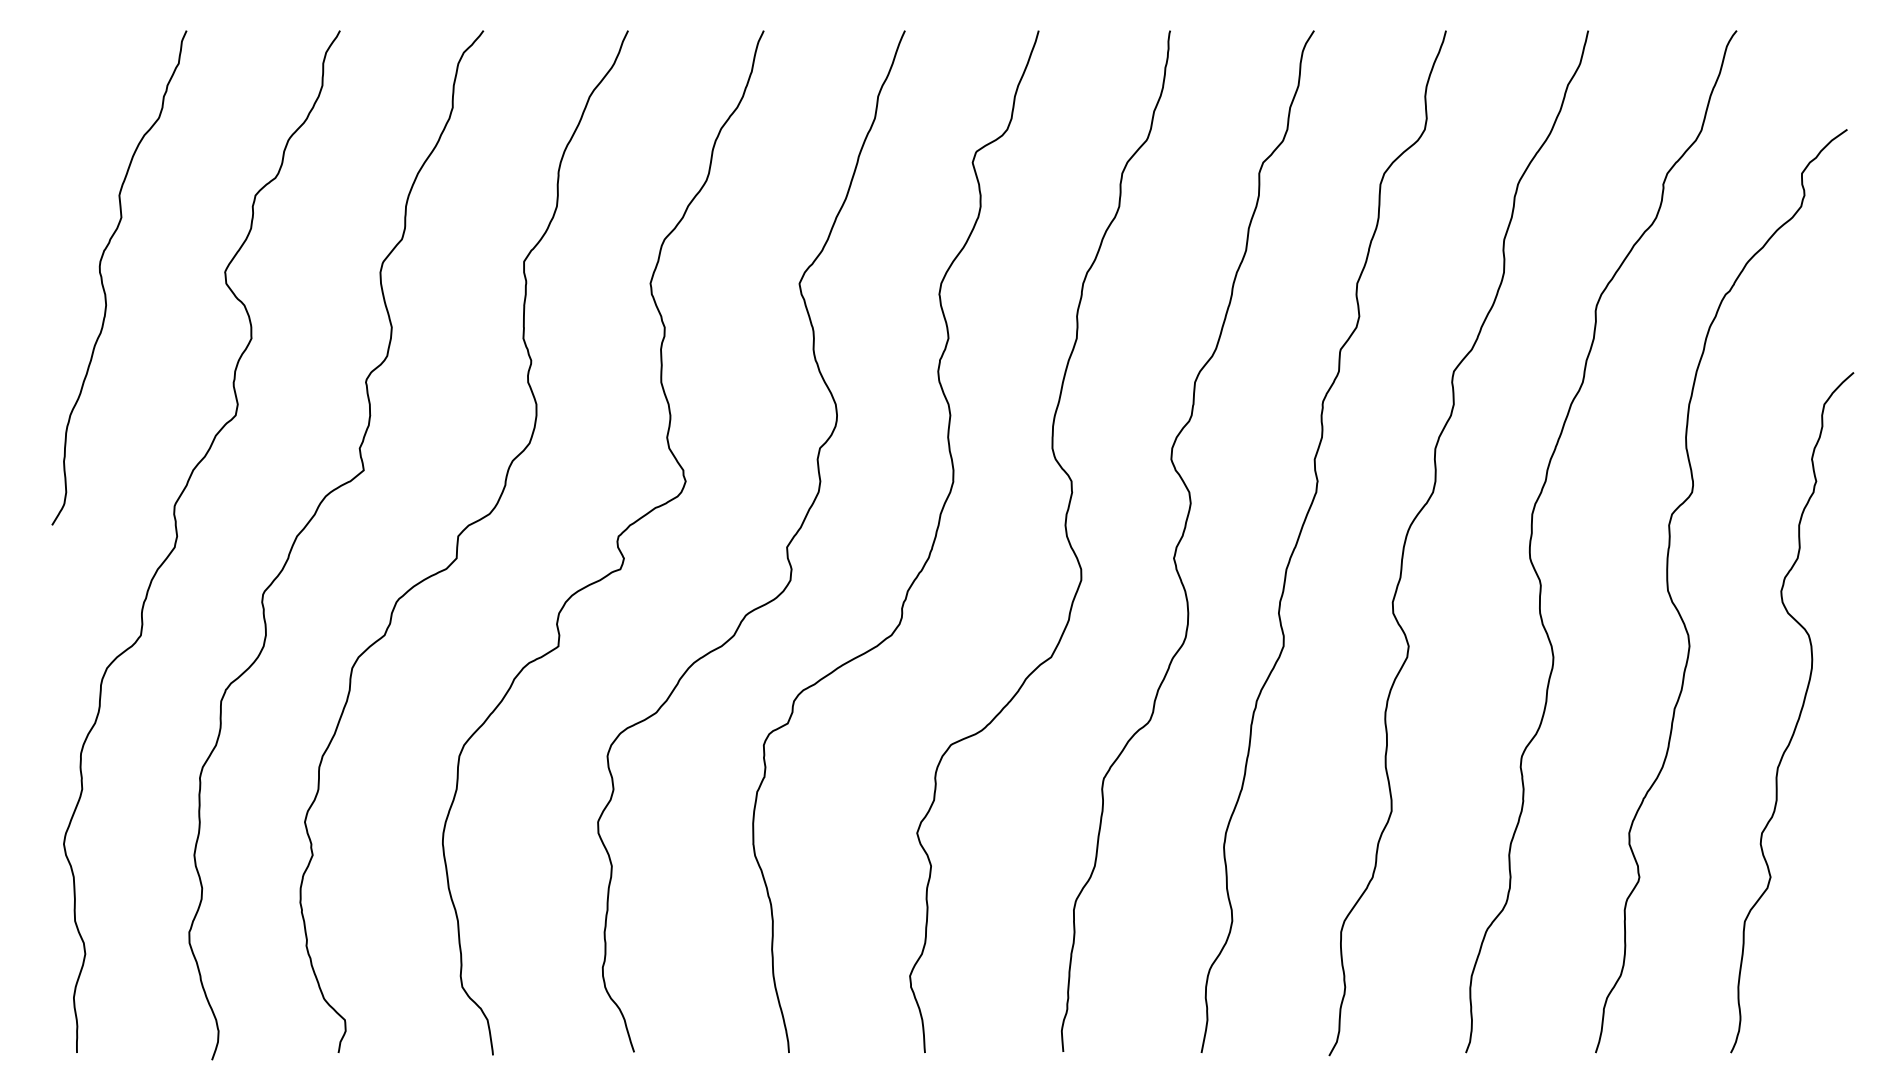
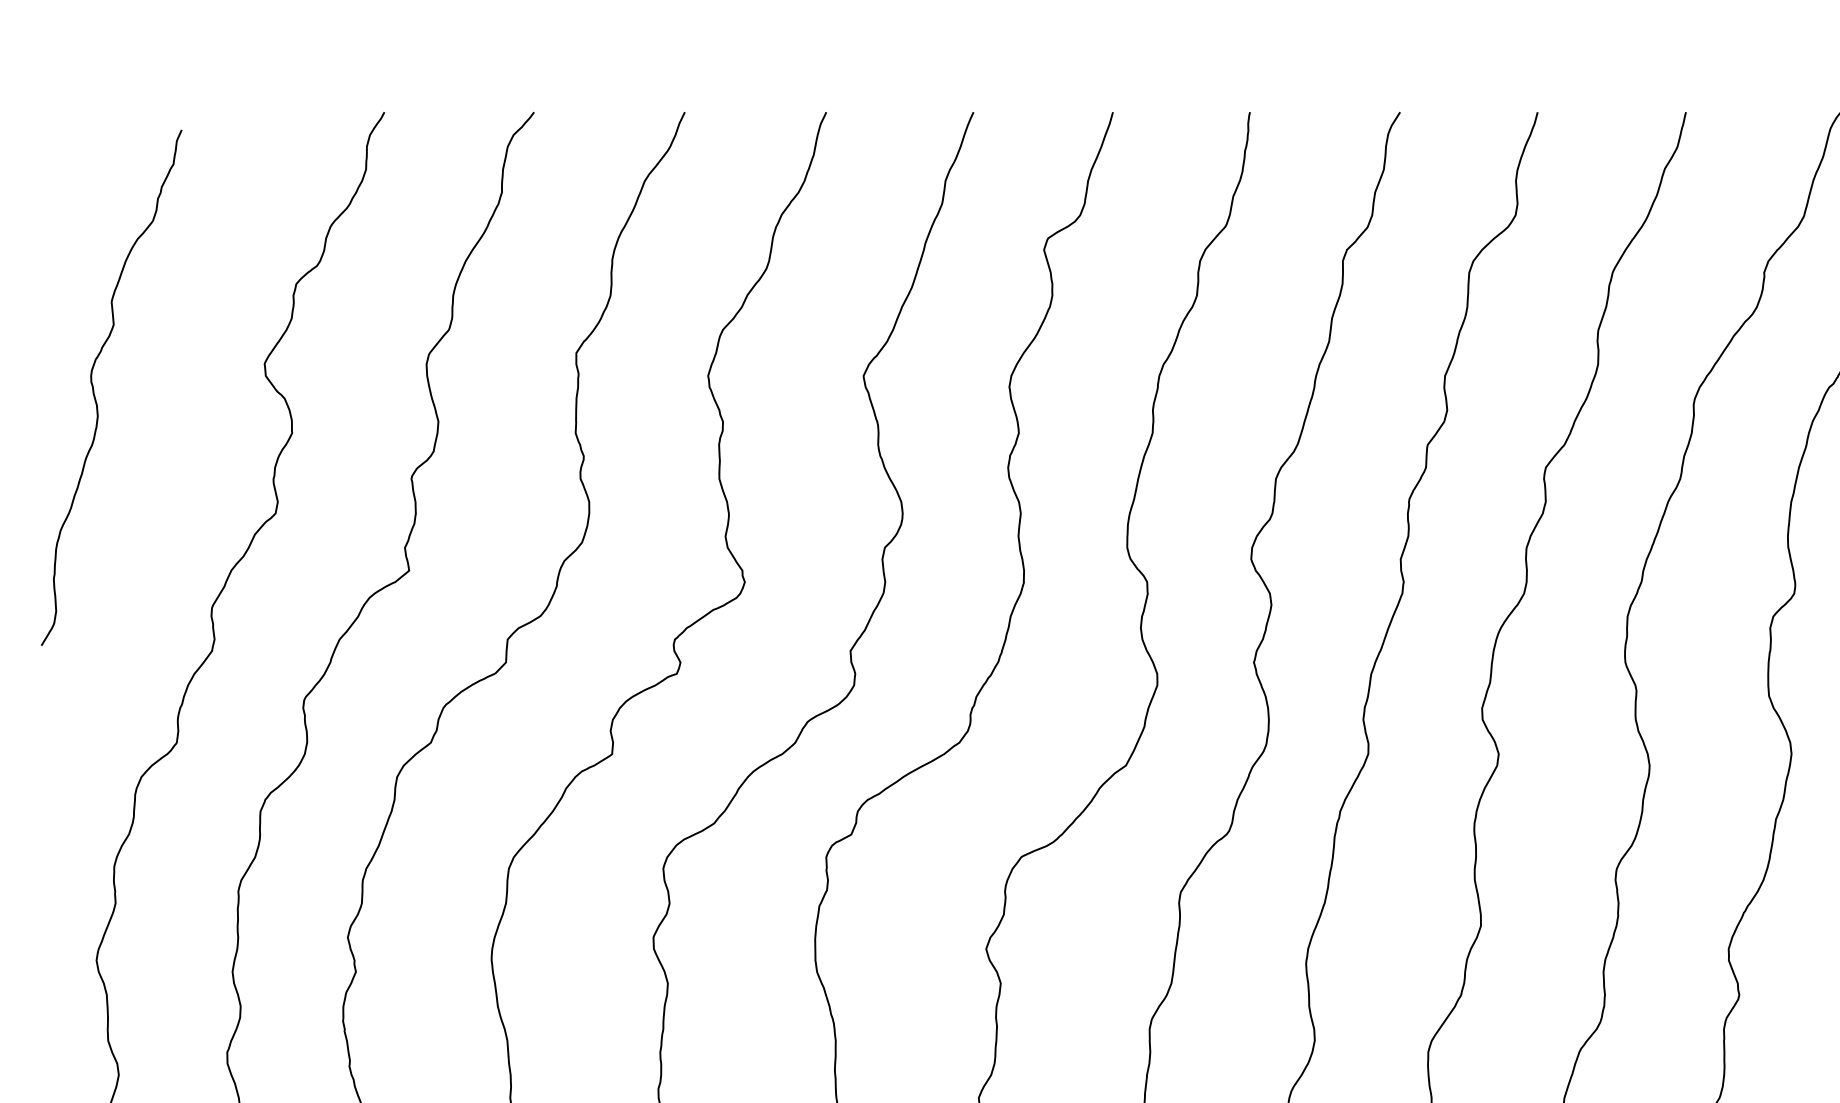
curve: (102, 277) -> (94, 387), moved

